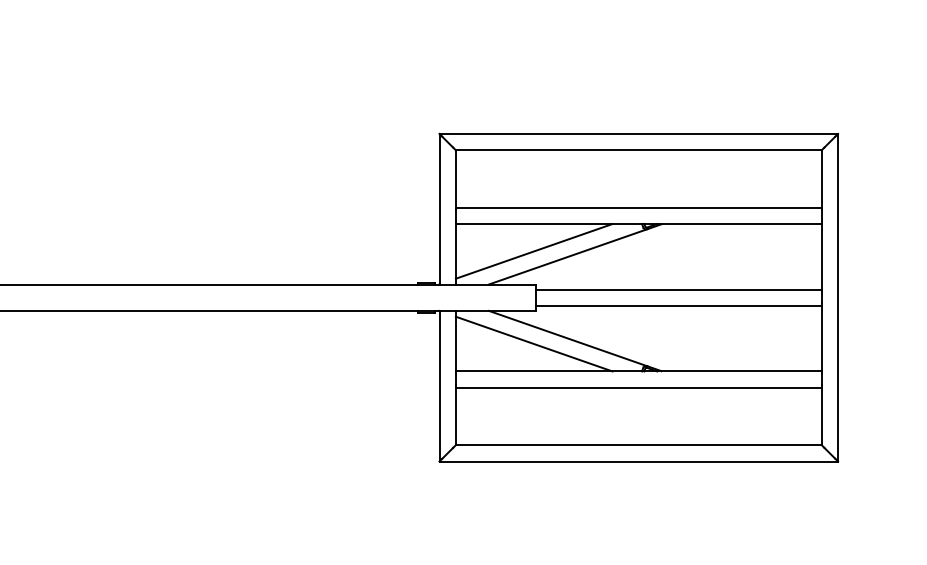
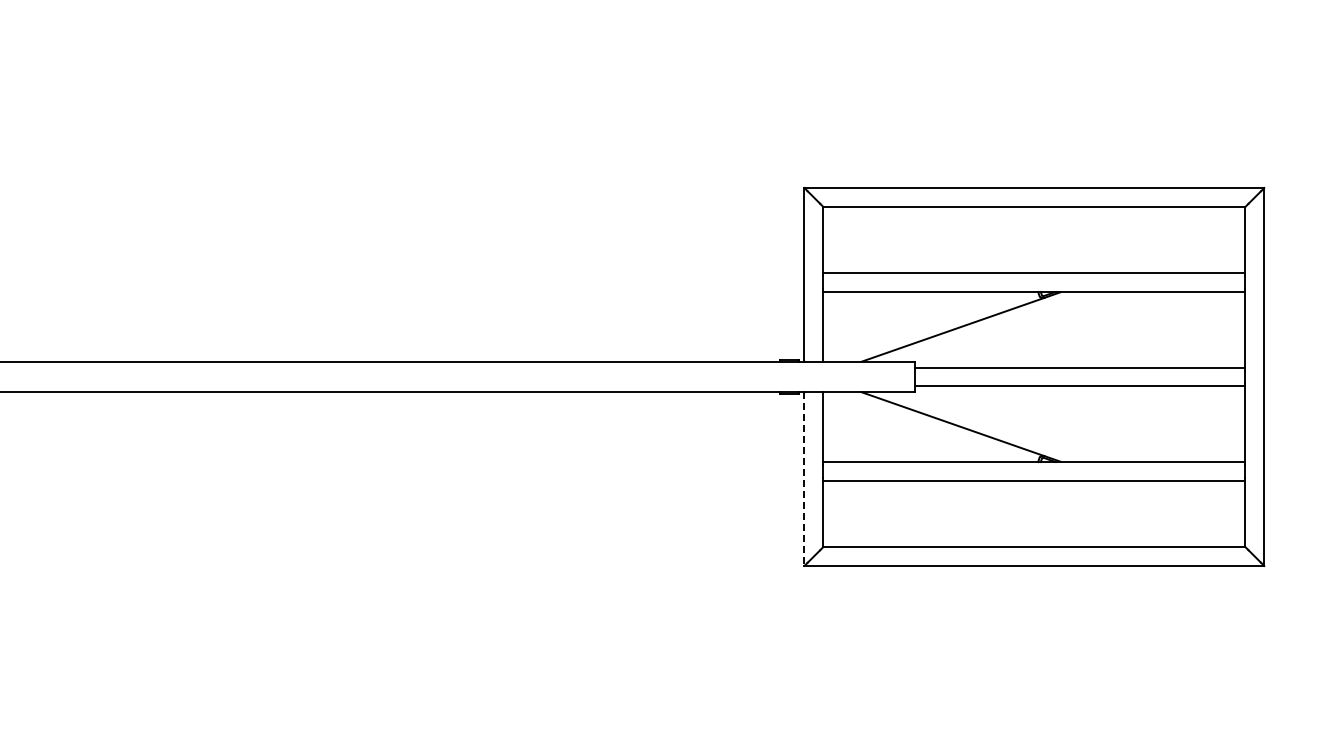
line: (534, 251) -> (913, 323), removed
line: (534, 344) -> (913, 430), removed
line: (439, 386) -> (804, 479), solid -> dashed

